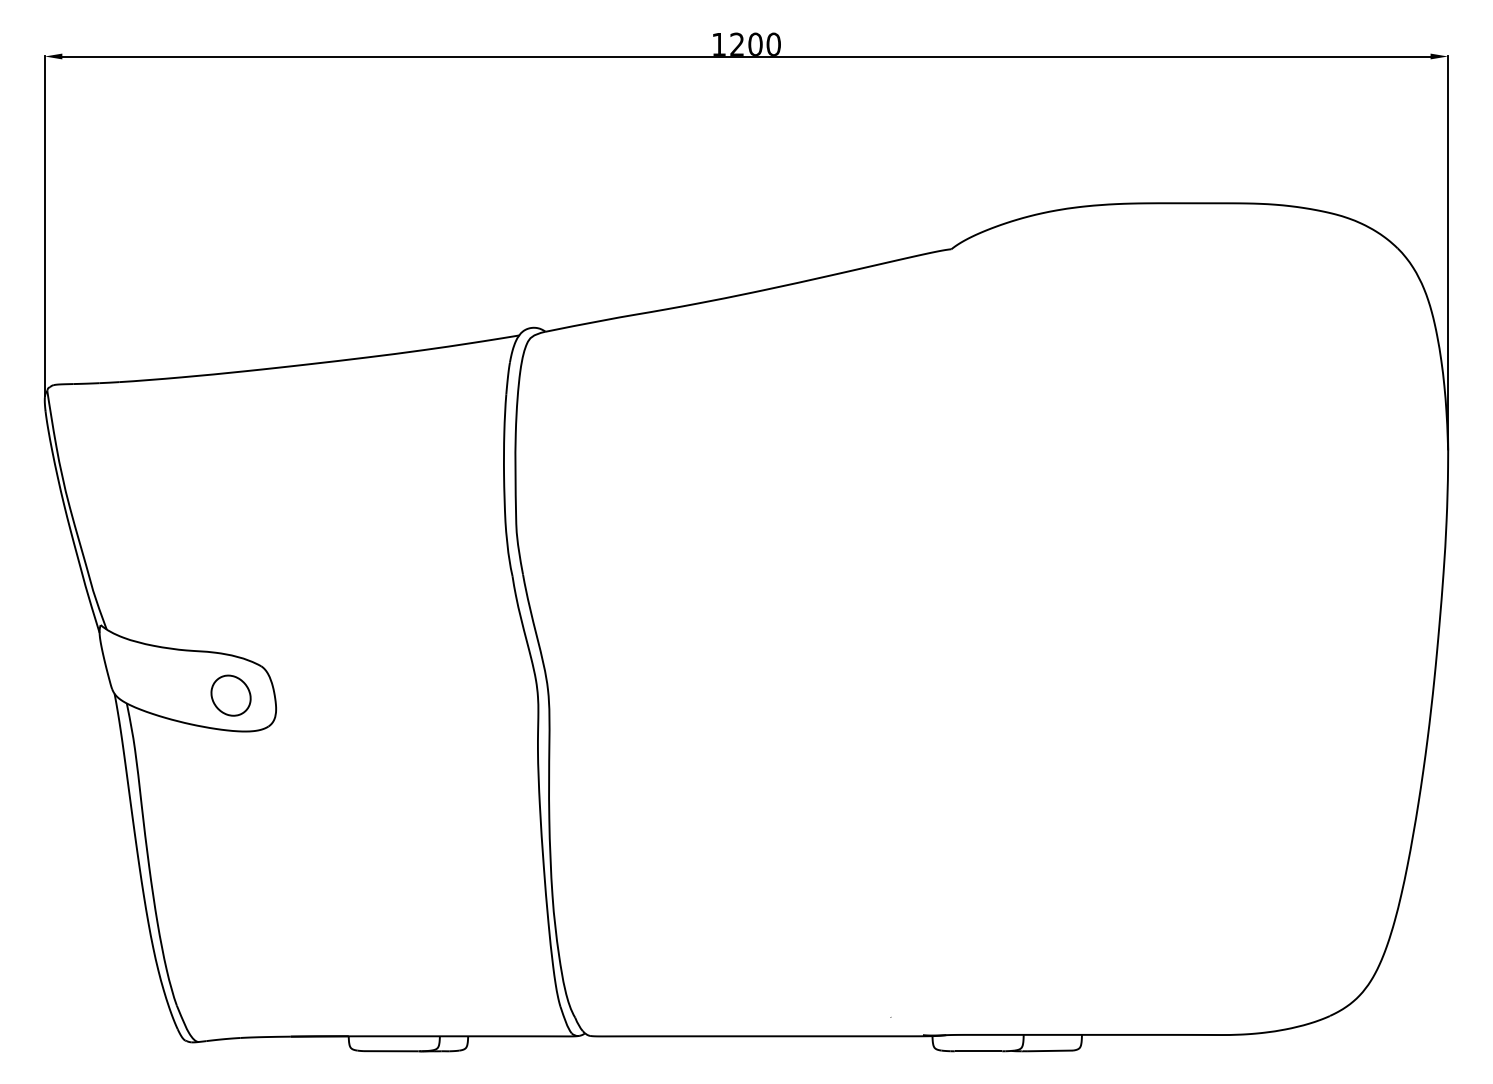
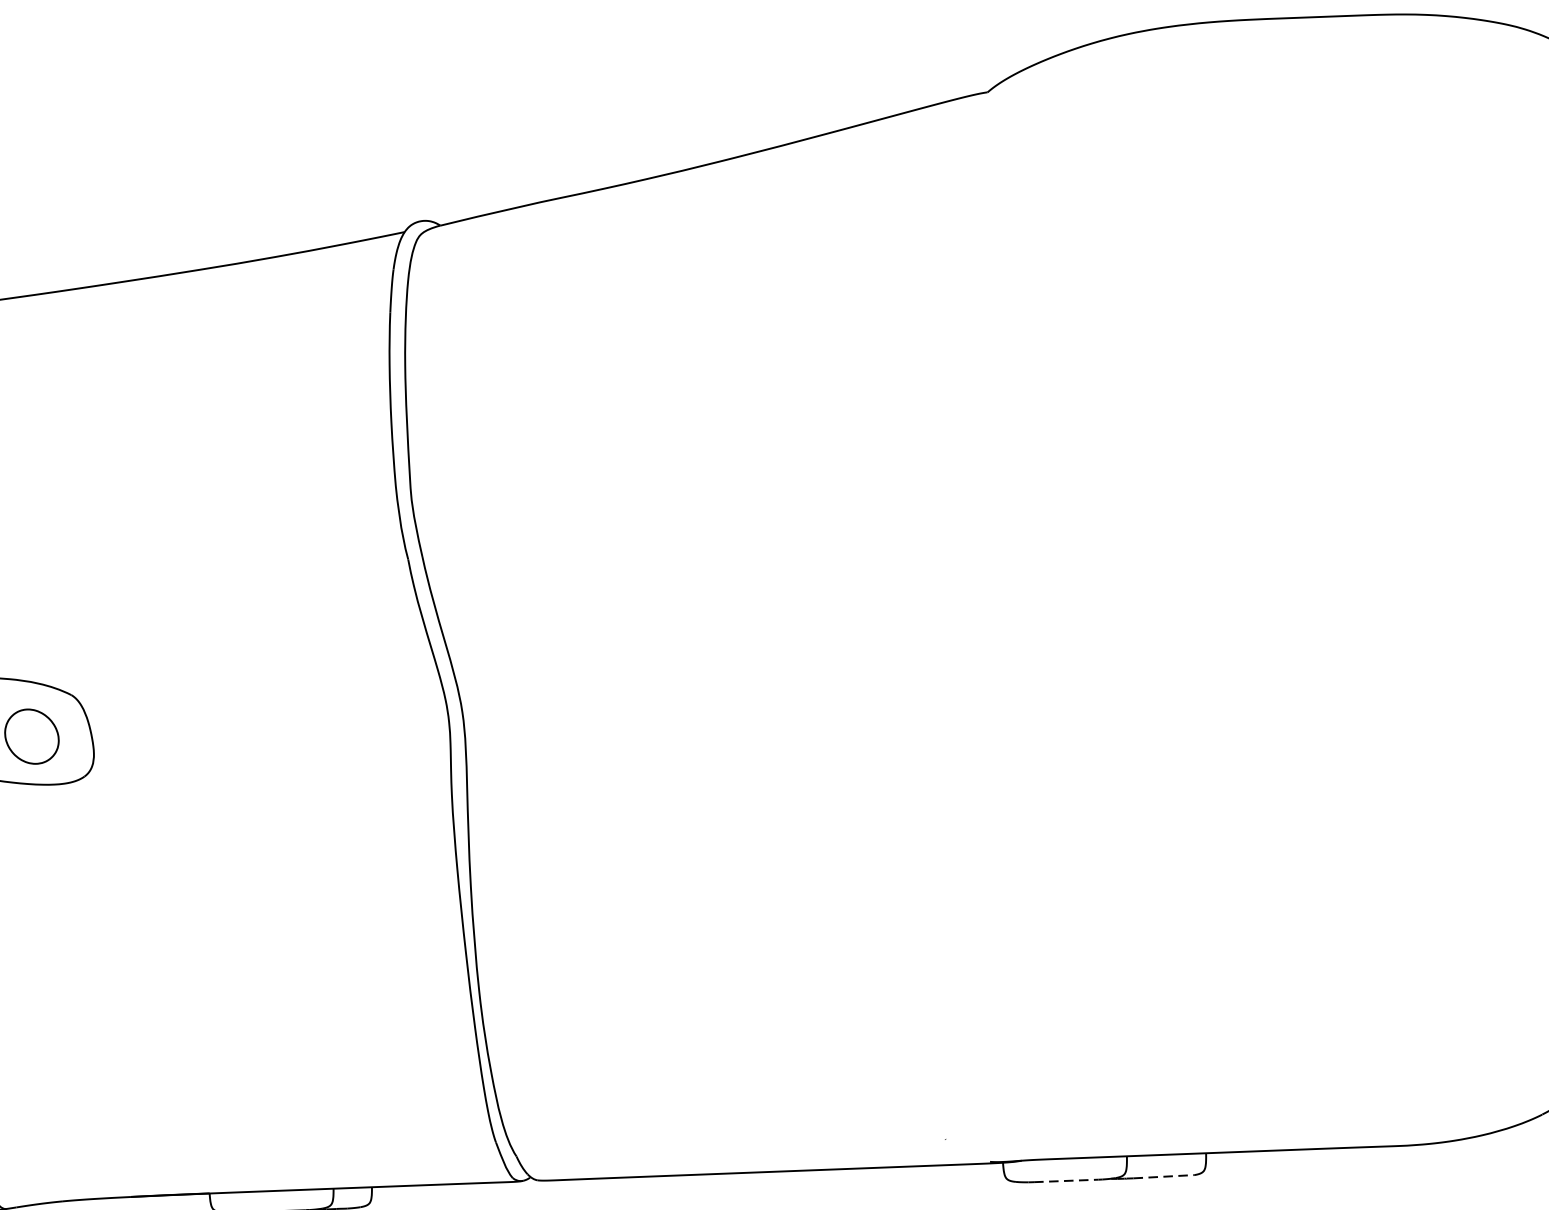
line: (1050, 1050) -> (1164, 1176), solid -> dashed
line: (978, 1051) -> (1066, 1181), solid -> dashed

